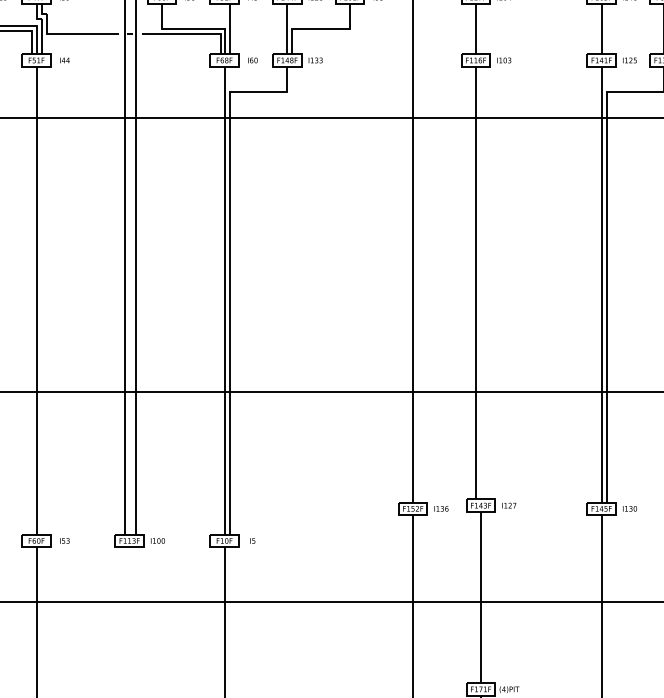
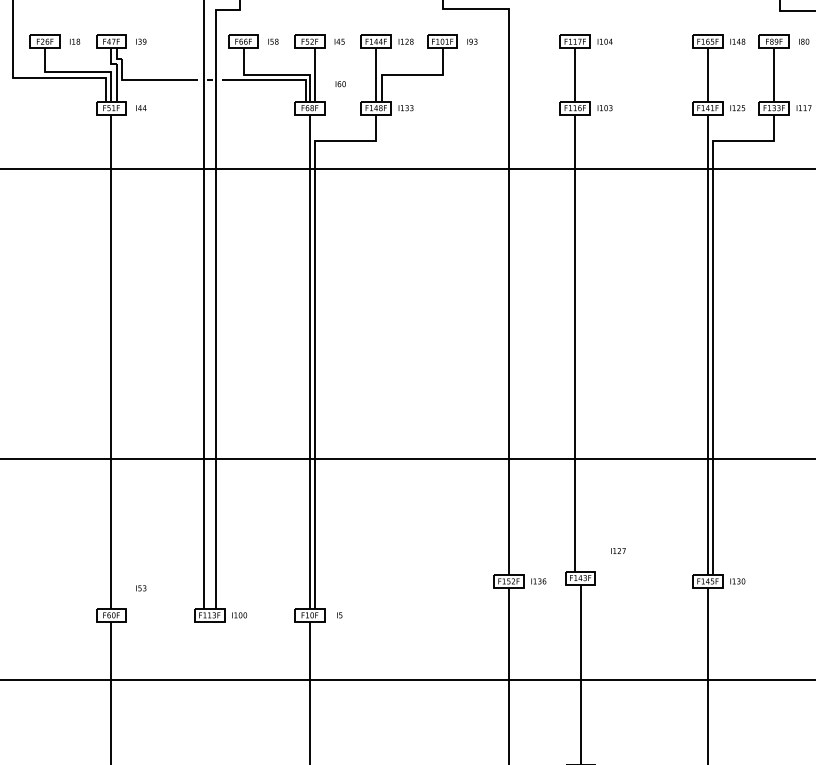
text: (252, 60) -> (340, 84), moved
text: (509, 505) -> (618, 550), moved
text: (65, 541) -> (141, 588), moved

